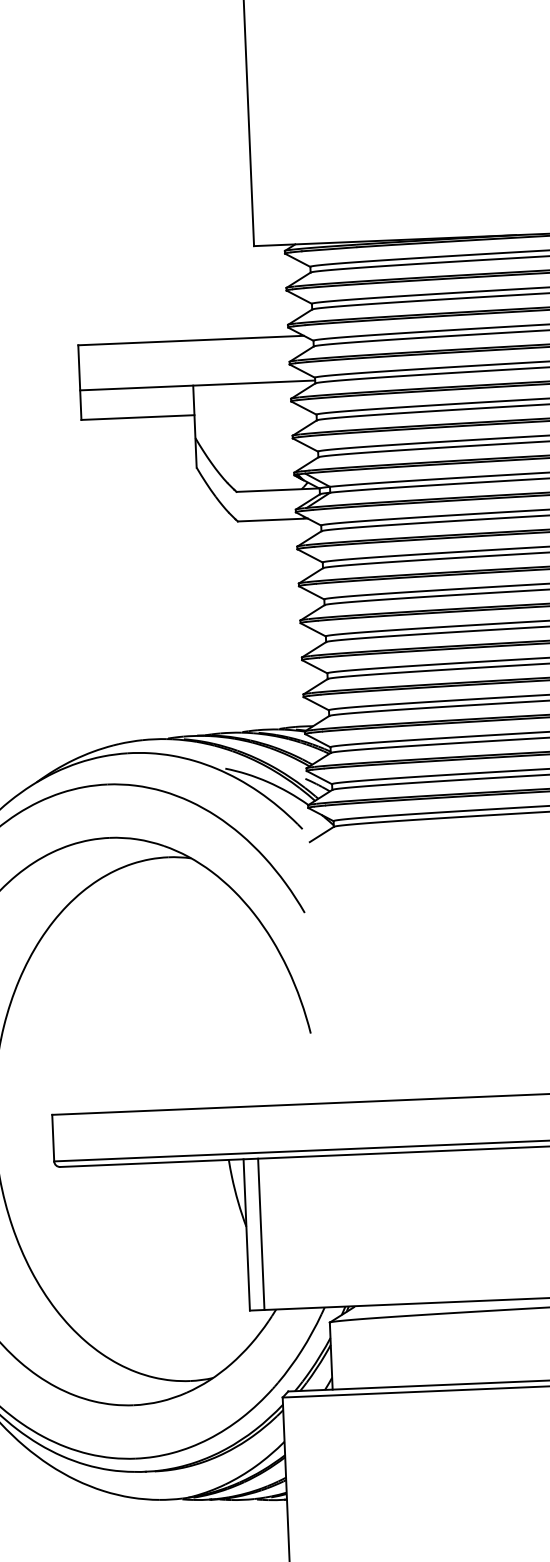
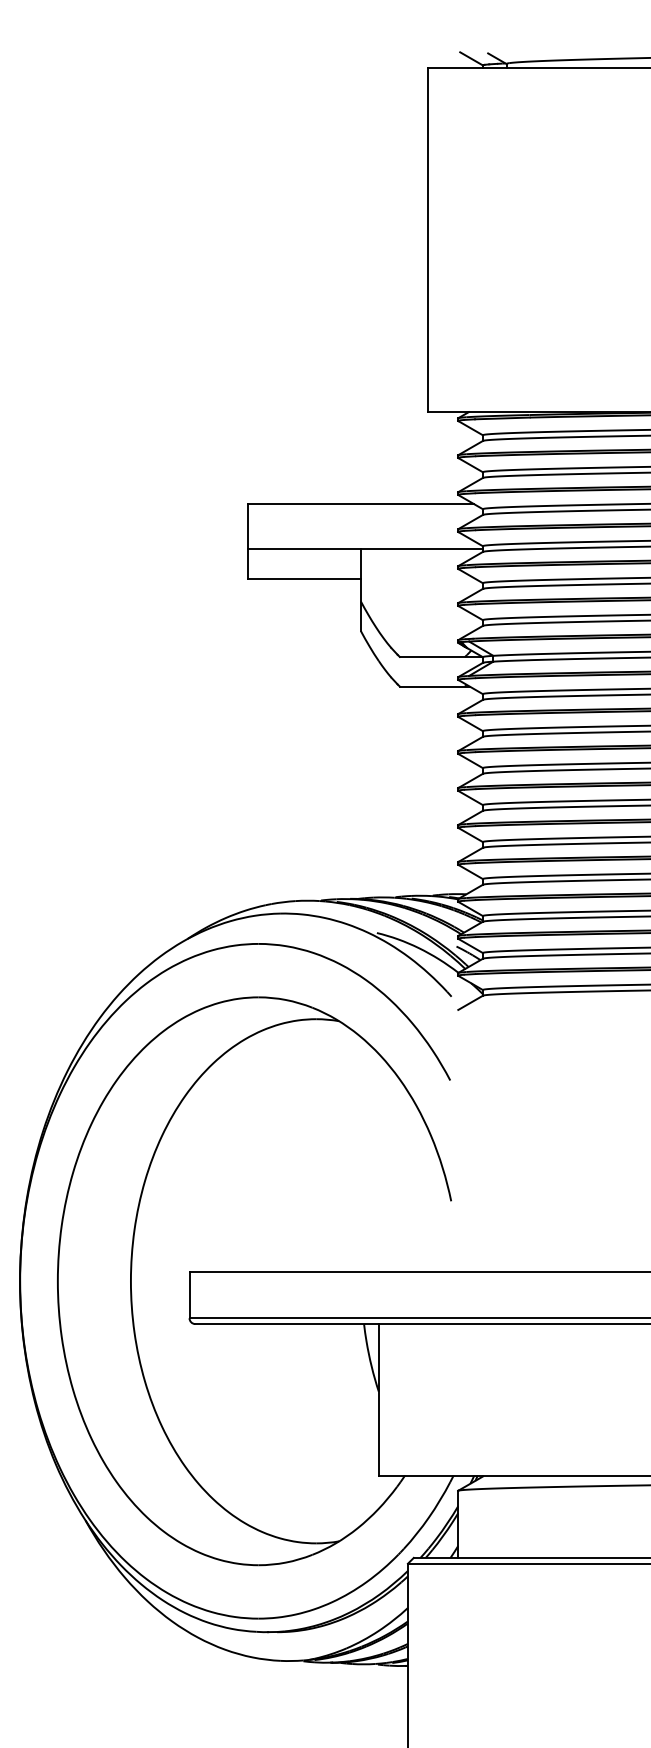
line: (261, 1234) -> (393, 1399), removed

